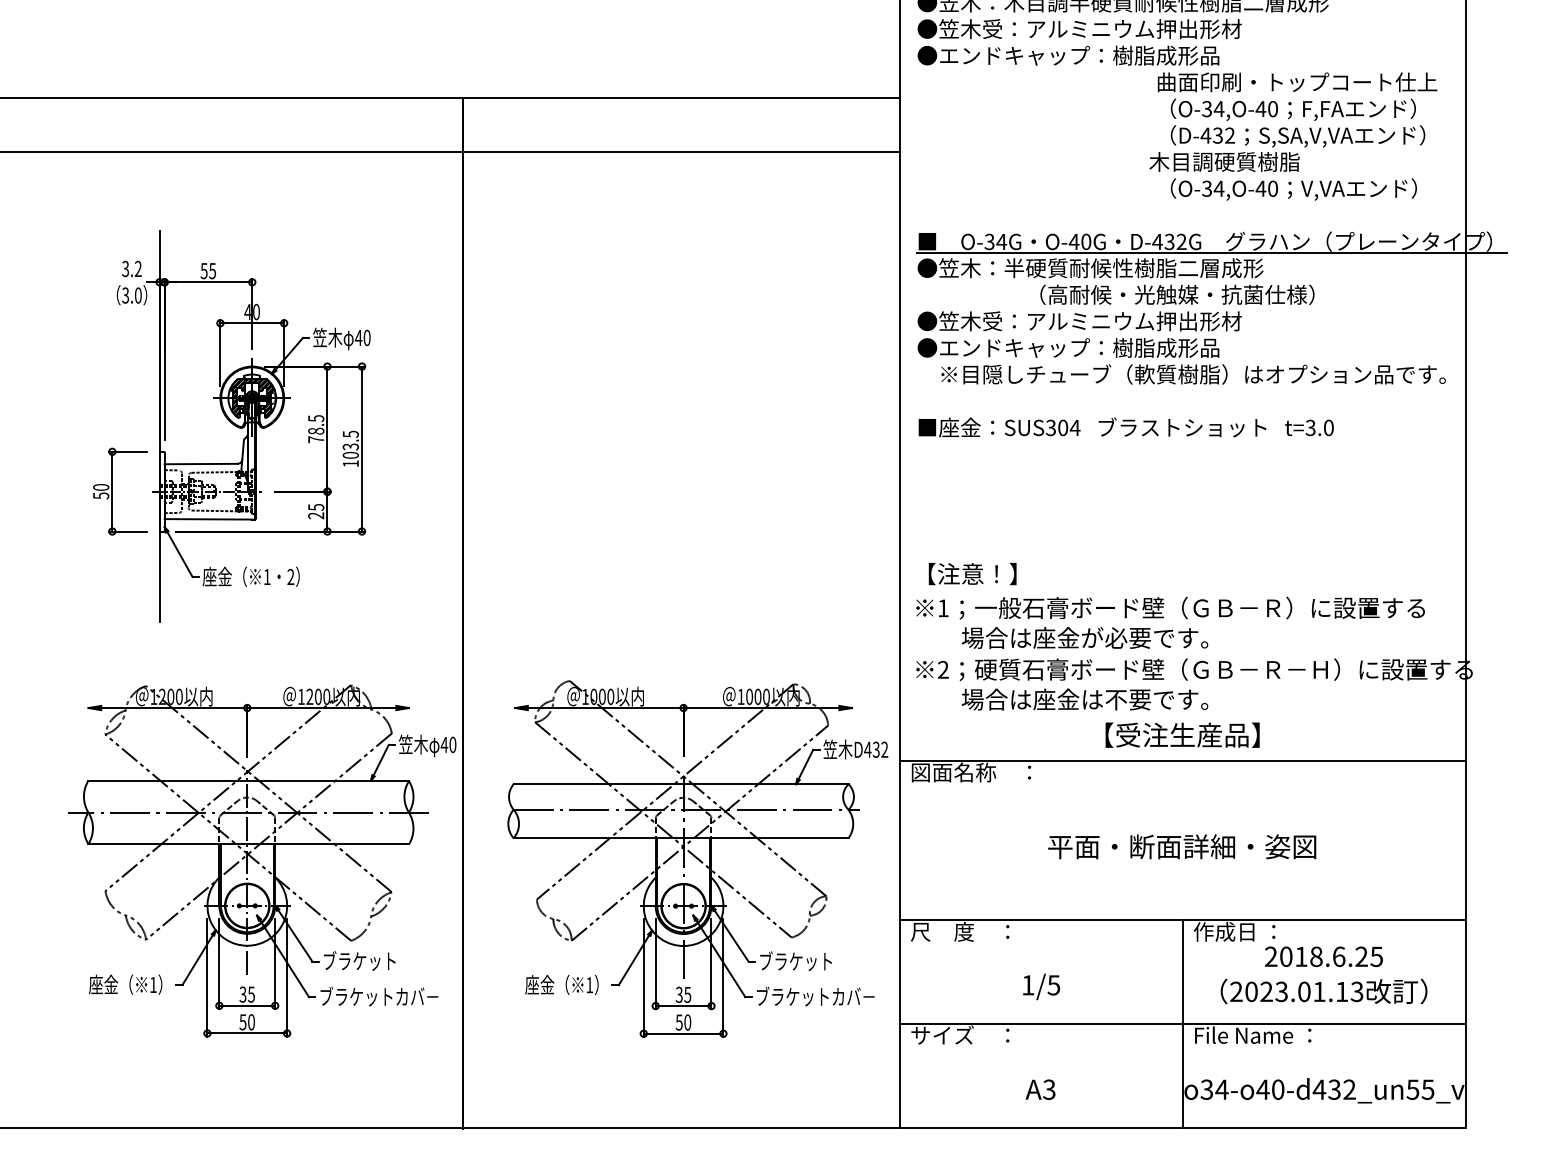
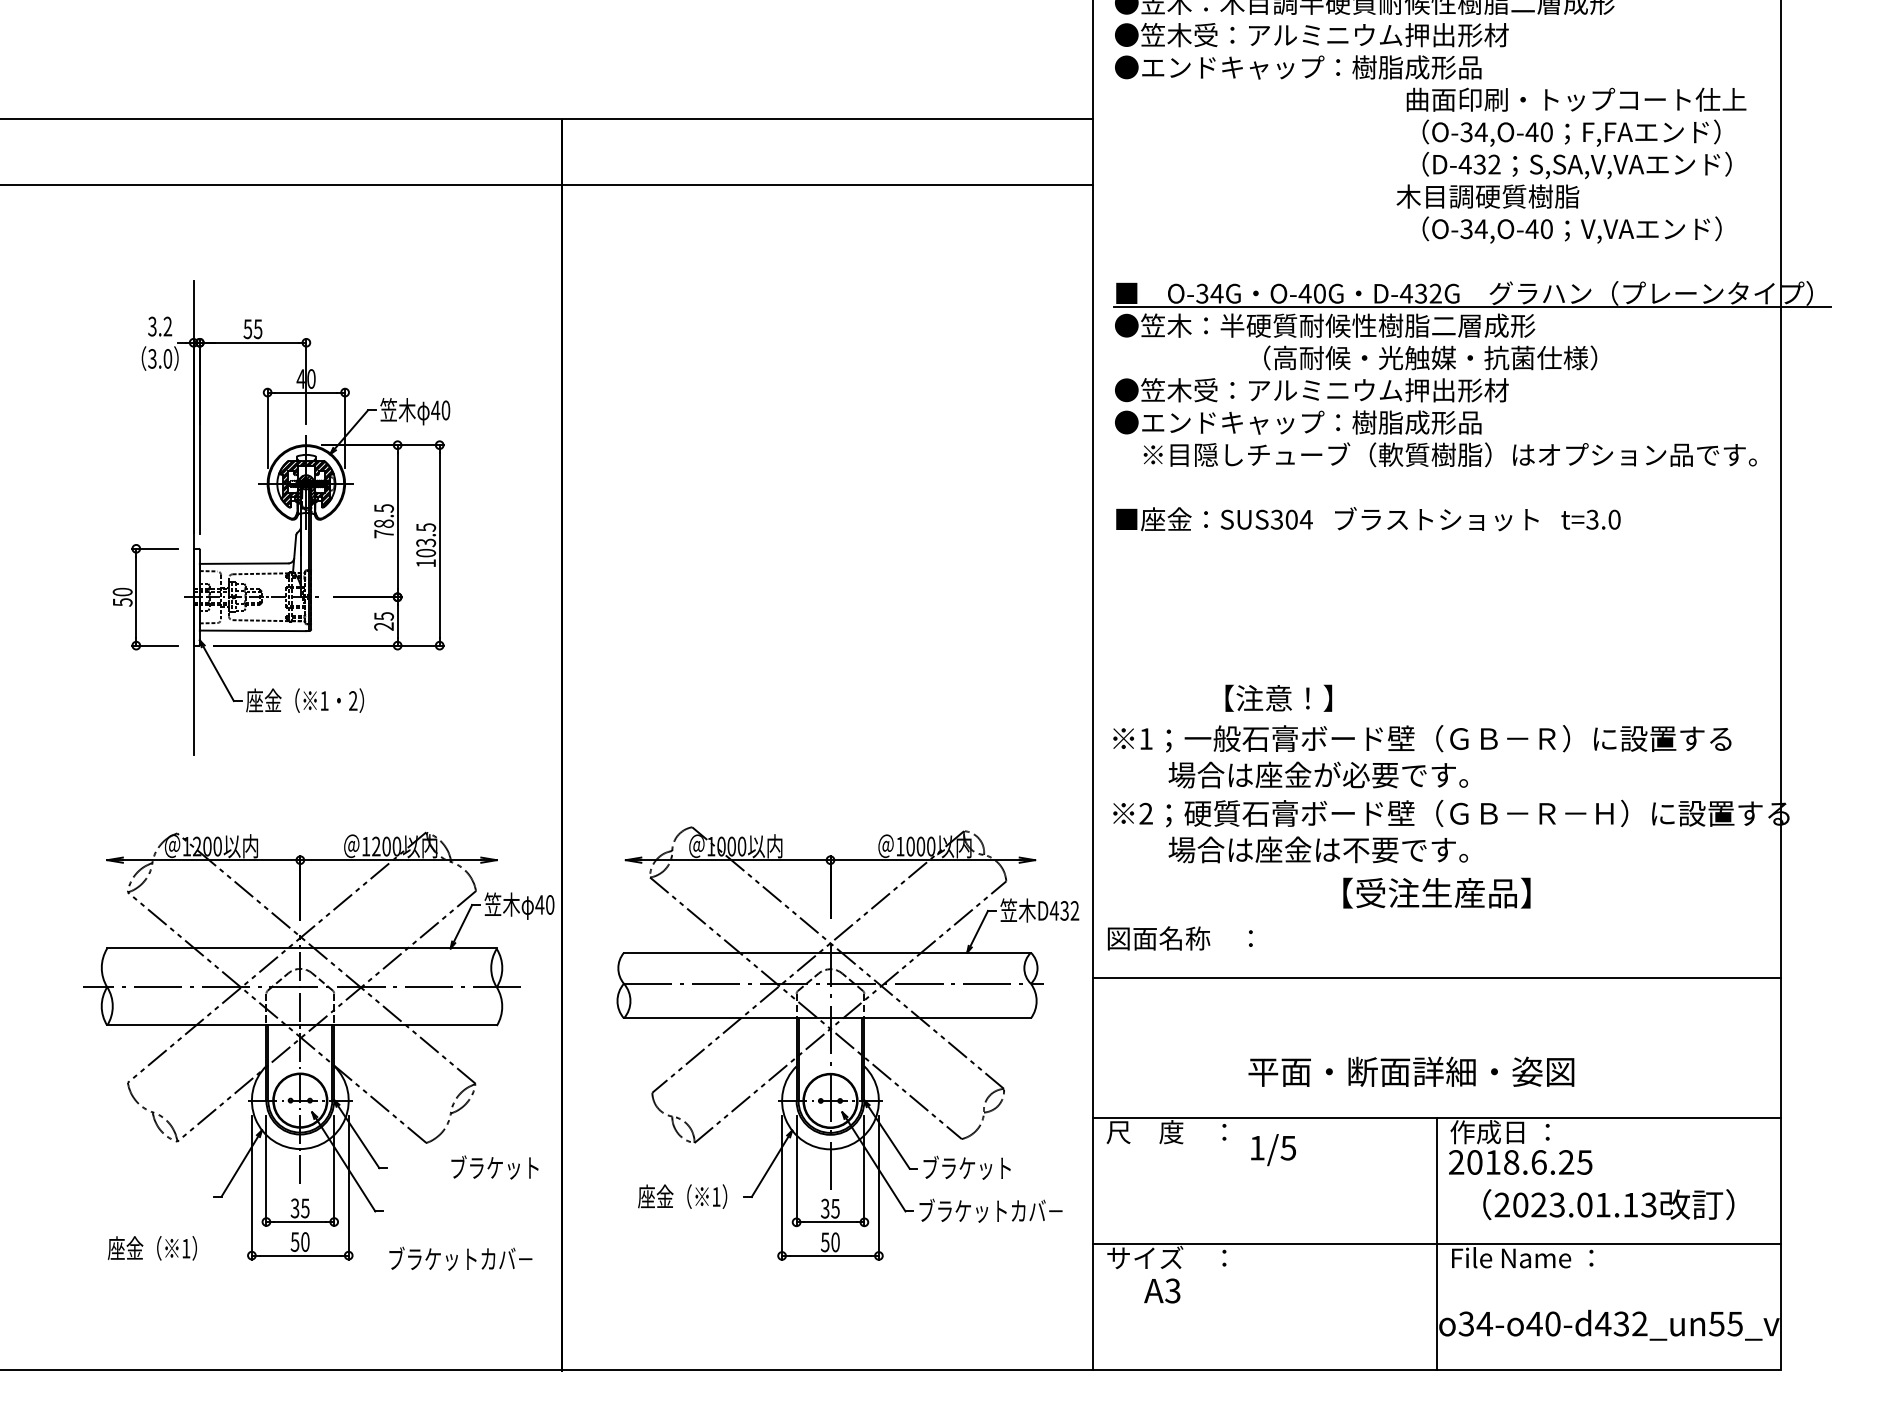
text: (972, 573) -> (1278, 697), moved
line: (1182, 760) -> (1436, 977), moved
text: (1182, 846) -> (1411, 1071), moved
text: (1323, 956) -> (1520, 1162), moved
text: (359, 960) -> (494, 1167), moved
text: (125, 984) -> (152, 1248), moved
text: (1041, 987) -> (1273, 1150), moved
text: (379, 996) -> (460, 1258), moved
text: (1040, 1089) -> (1162, 1290), moved

